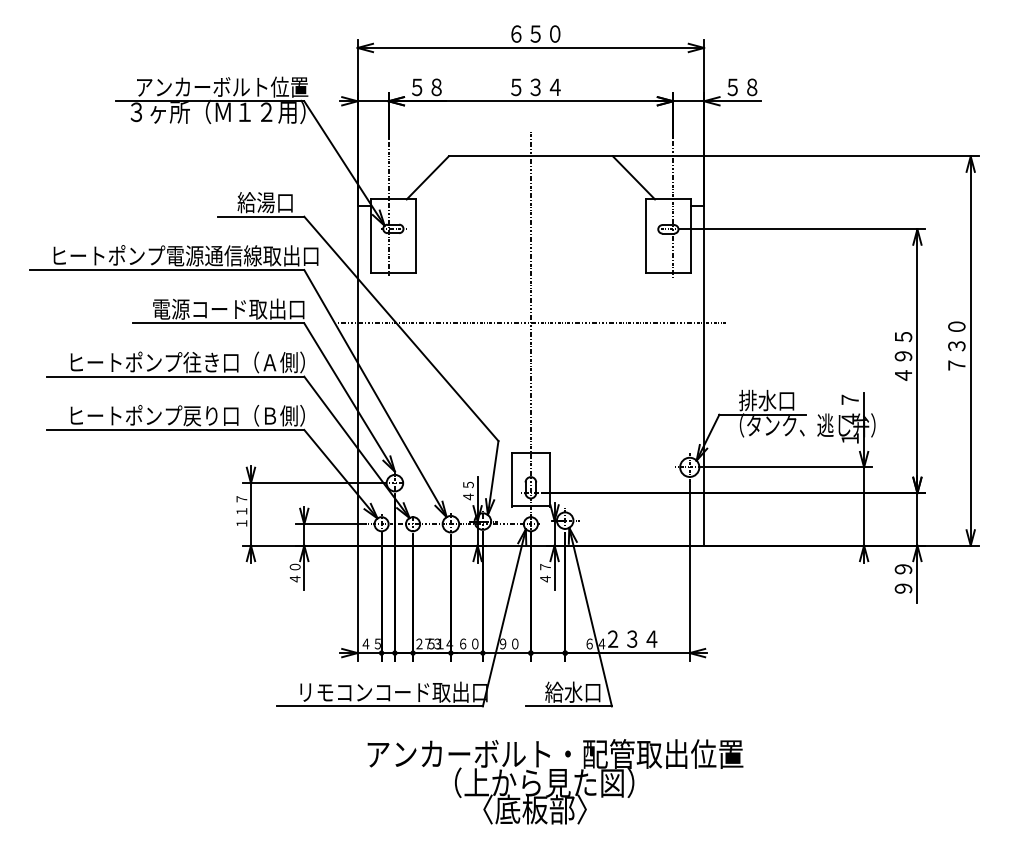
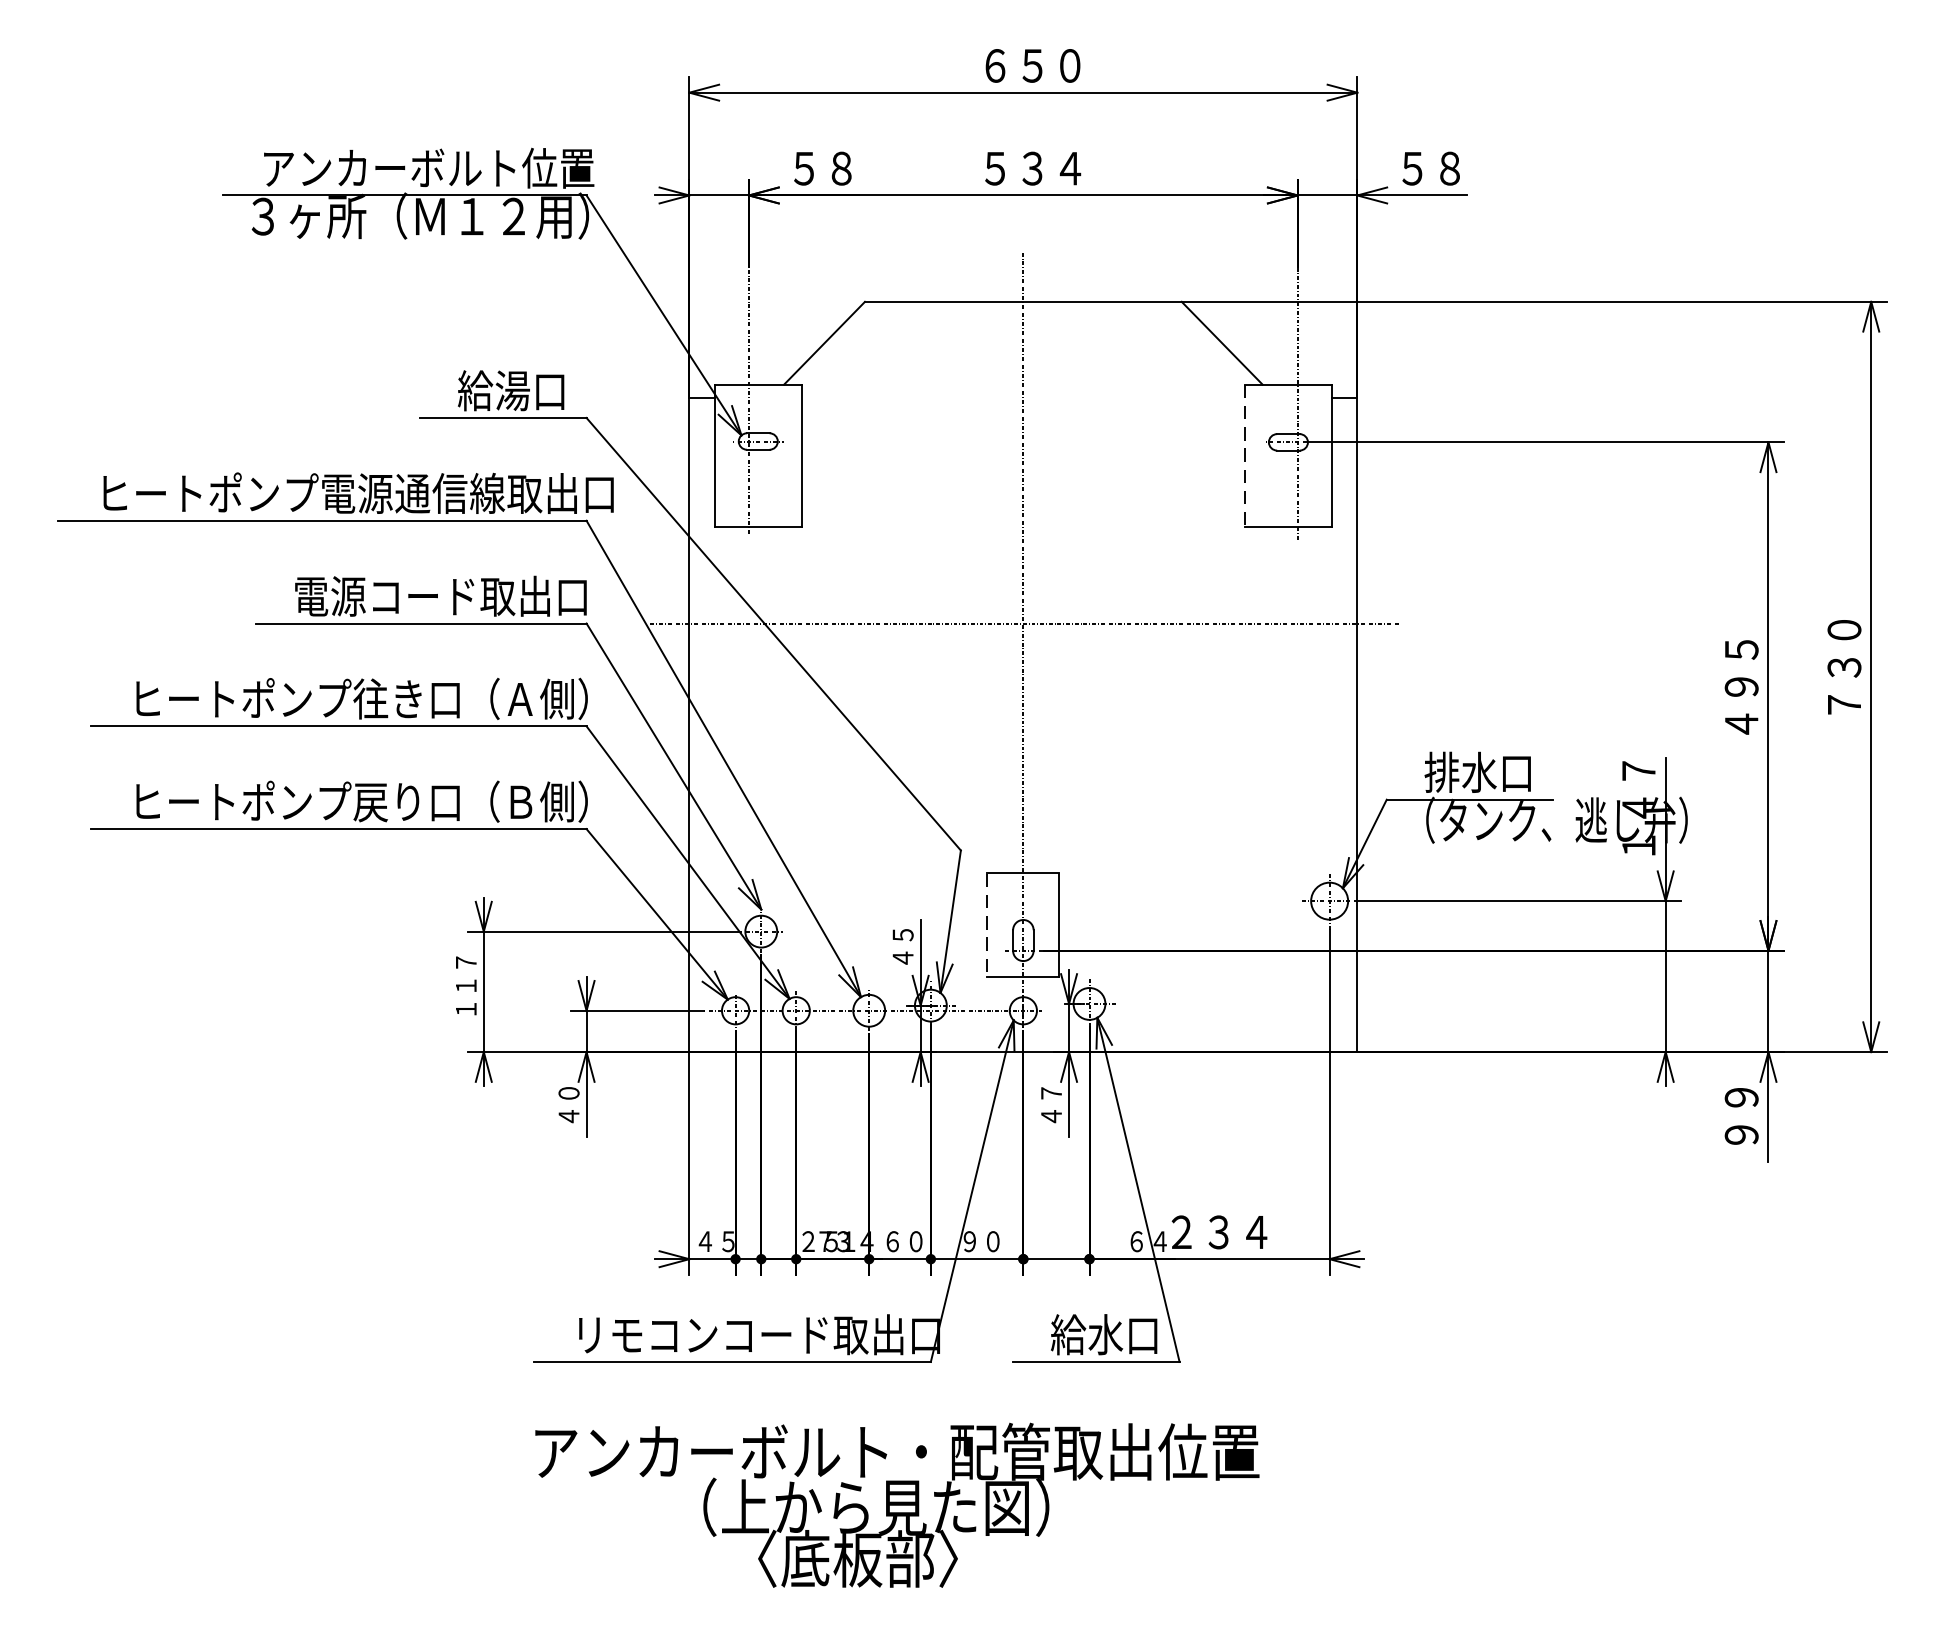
line: (645, 236) -> (1244, 456), solid -> dashed
line: (512, 479) -> (987, 924), solid -> dashed
text: (555, 781) -> (897, 1504), moved

